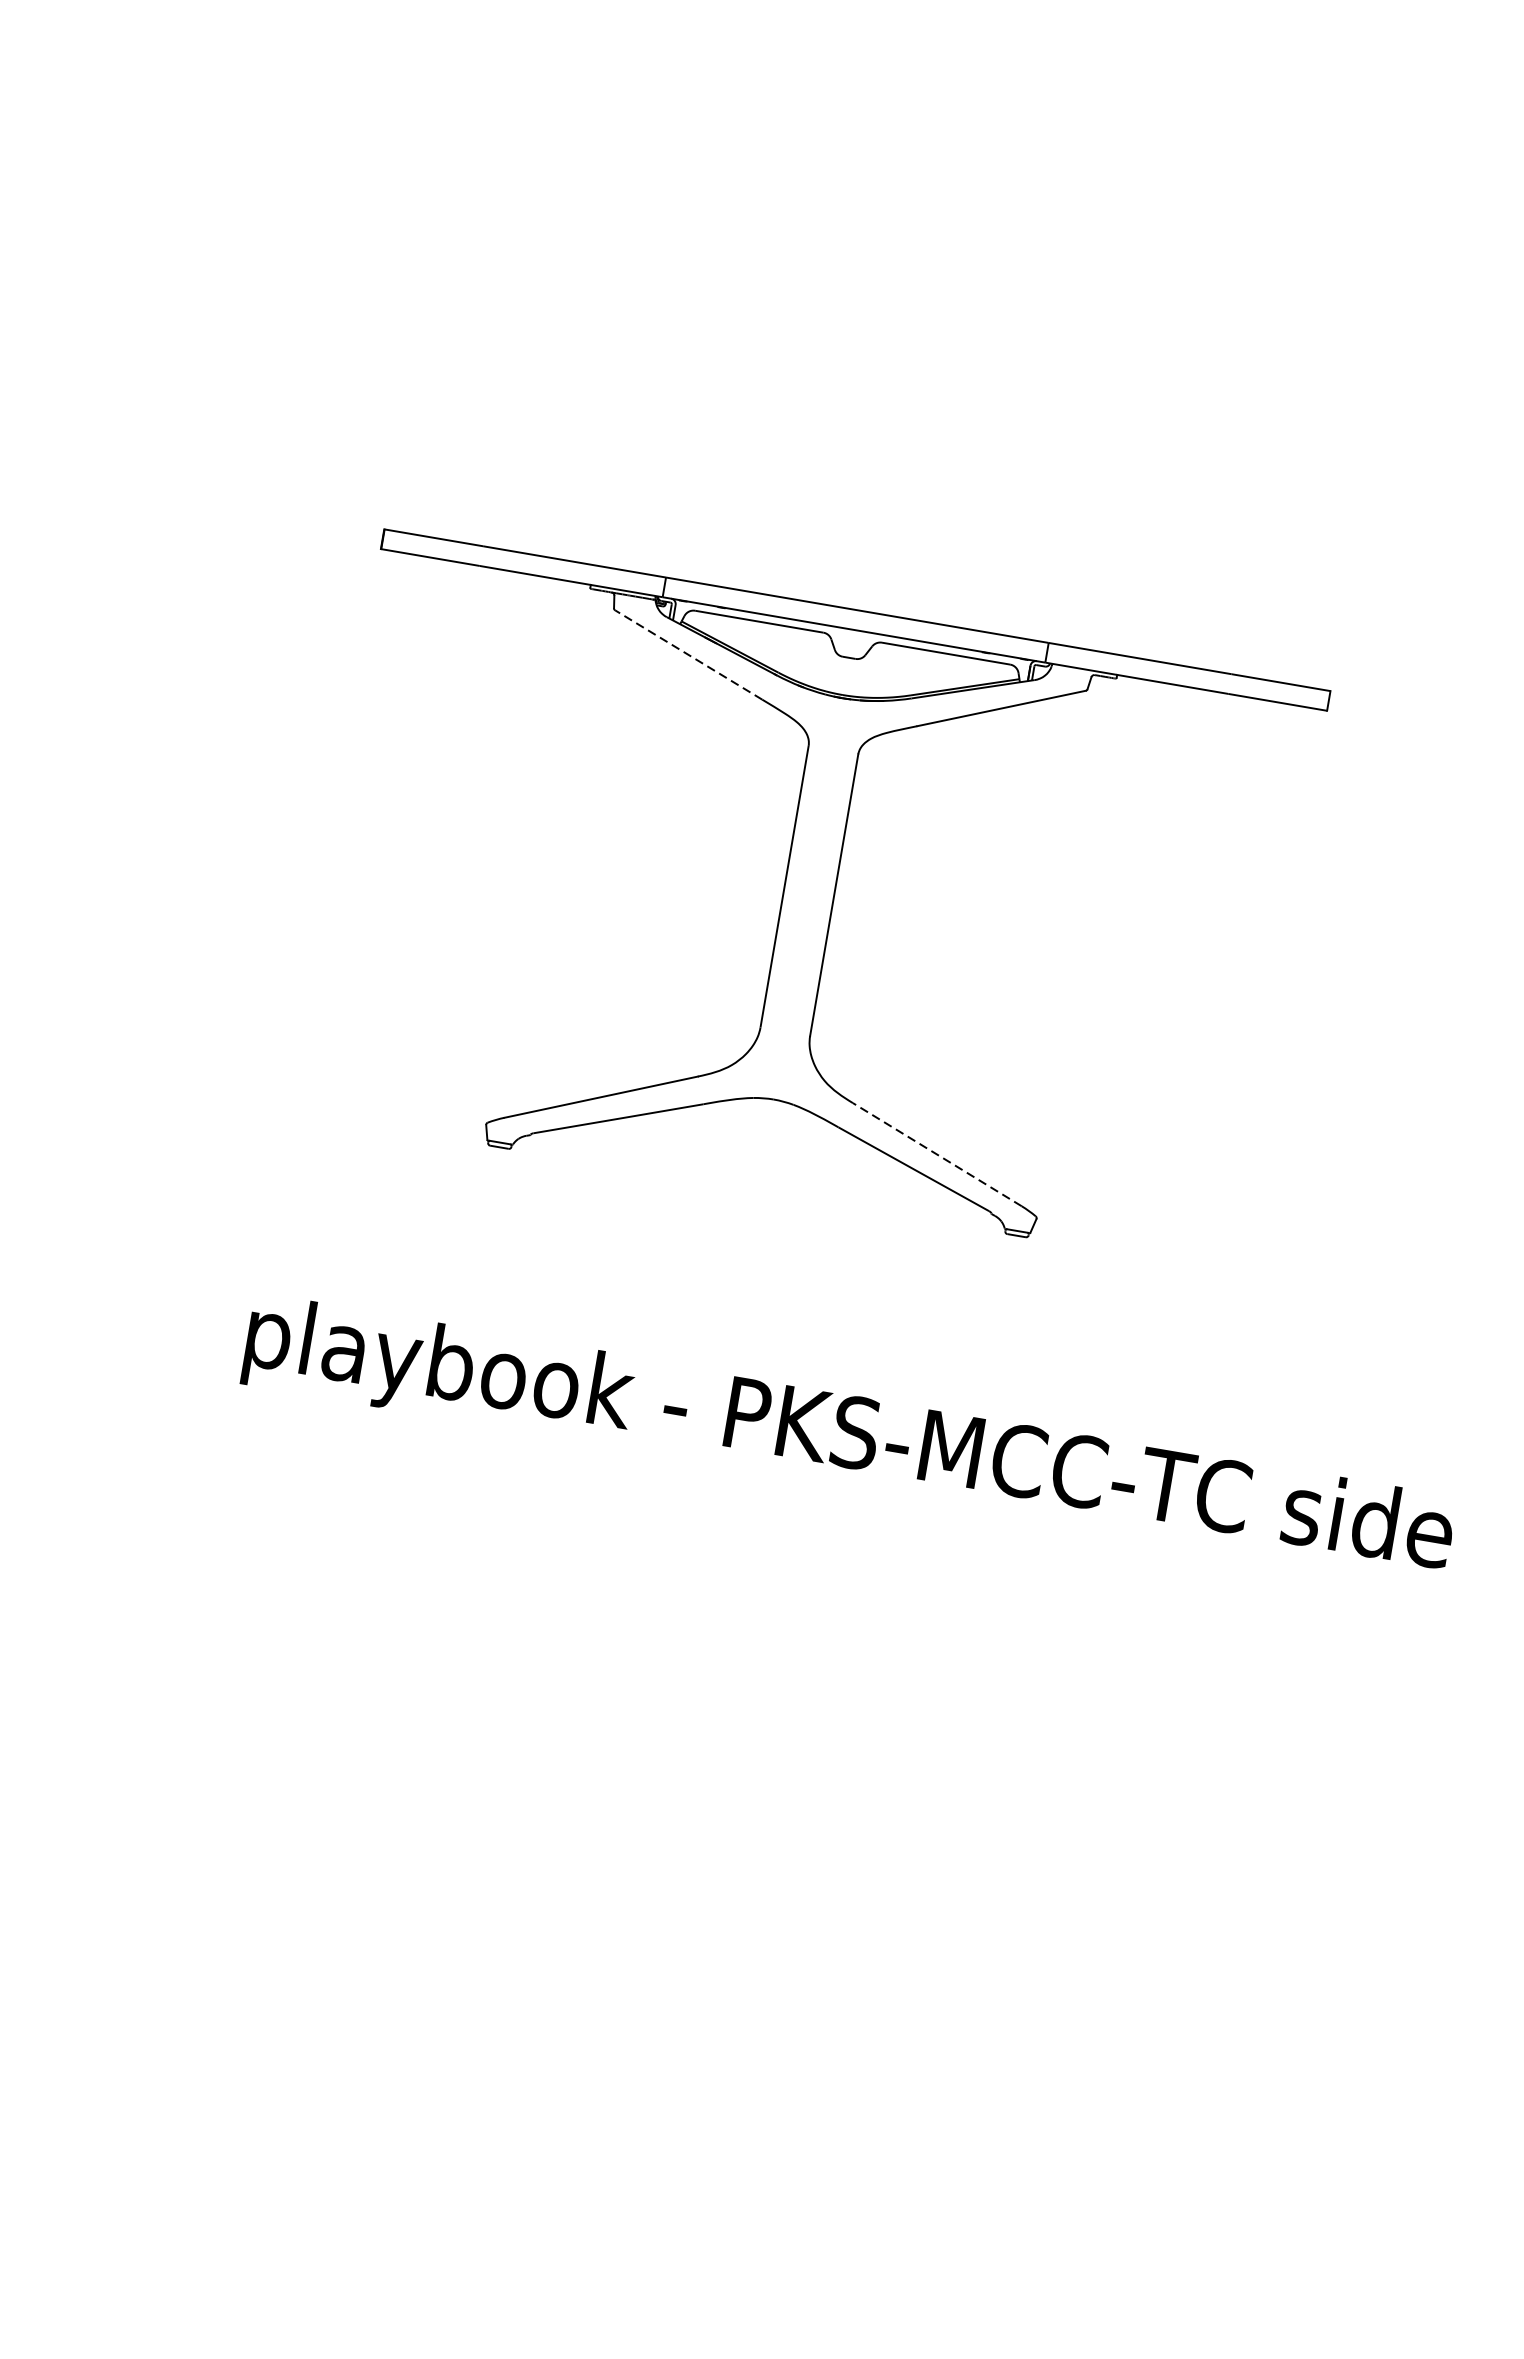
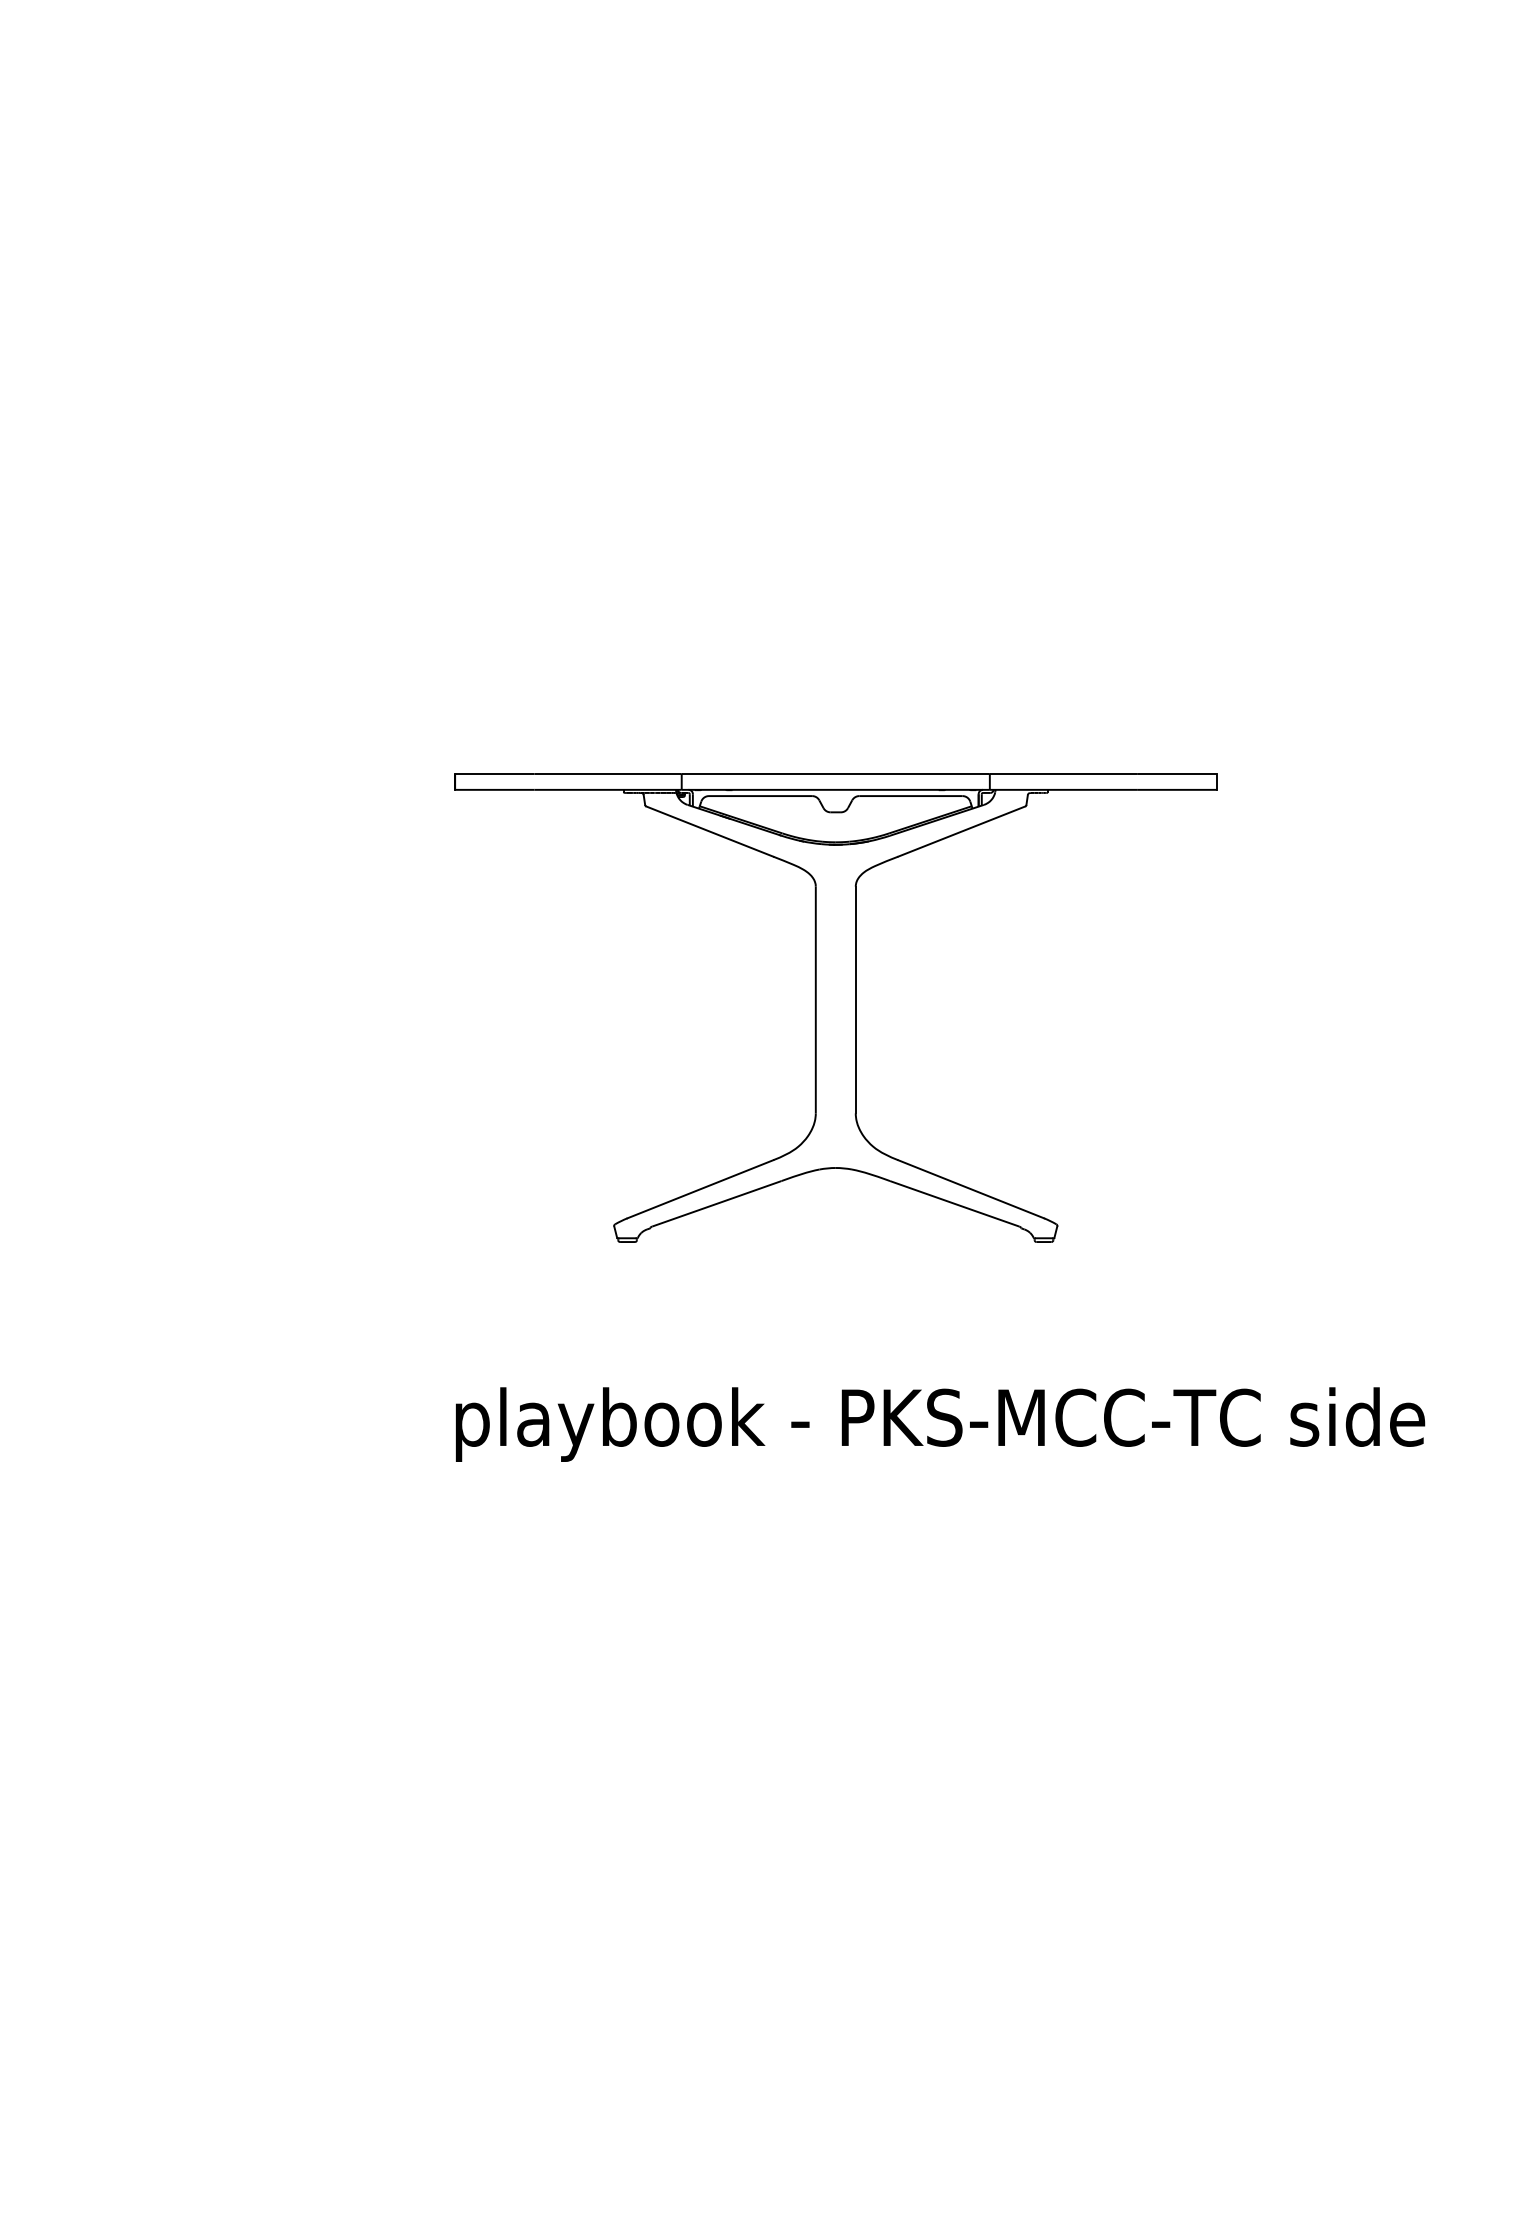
line: (688, 654) -> (709, 831), dashed -> solid
line: (936, 1154) -> (970, 1189), dashed -> solid

